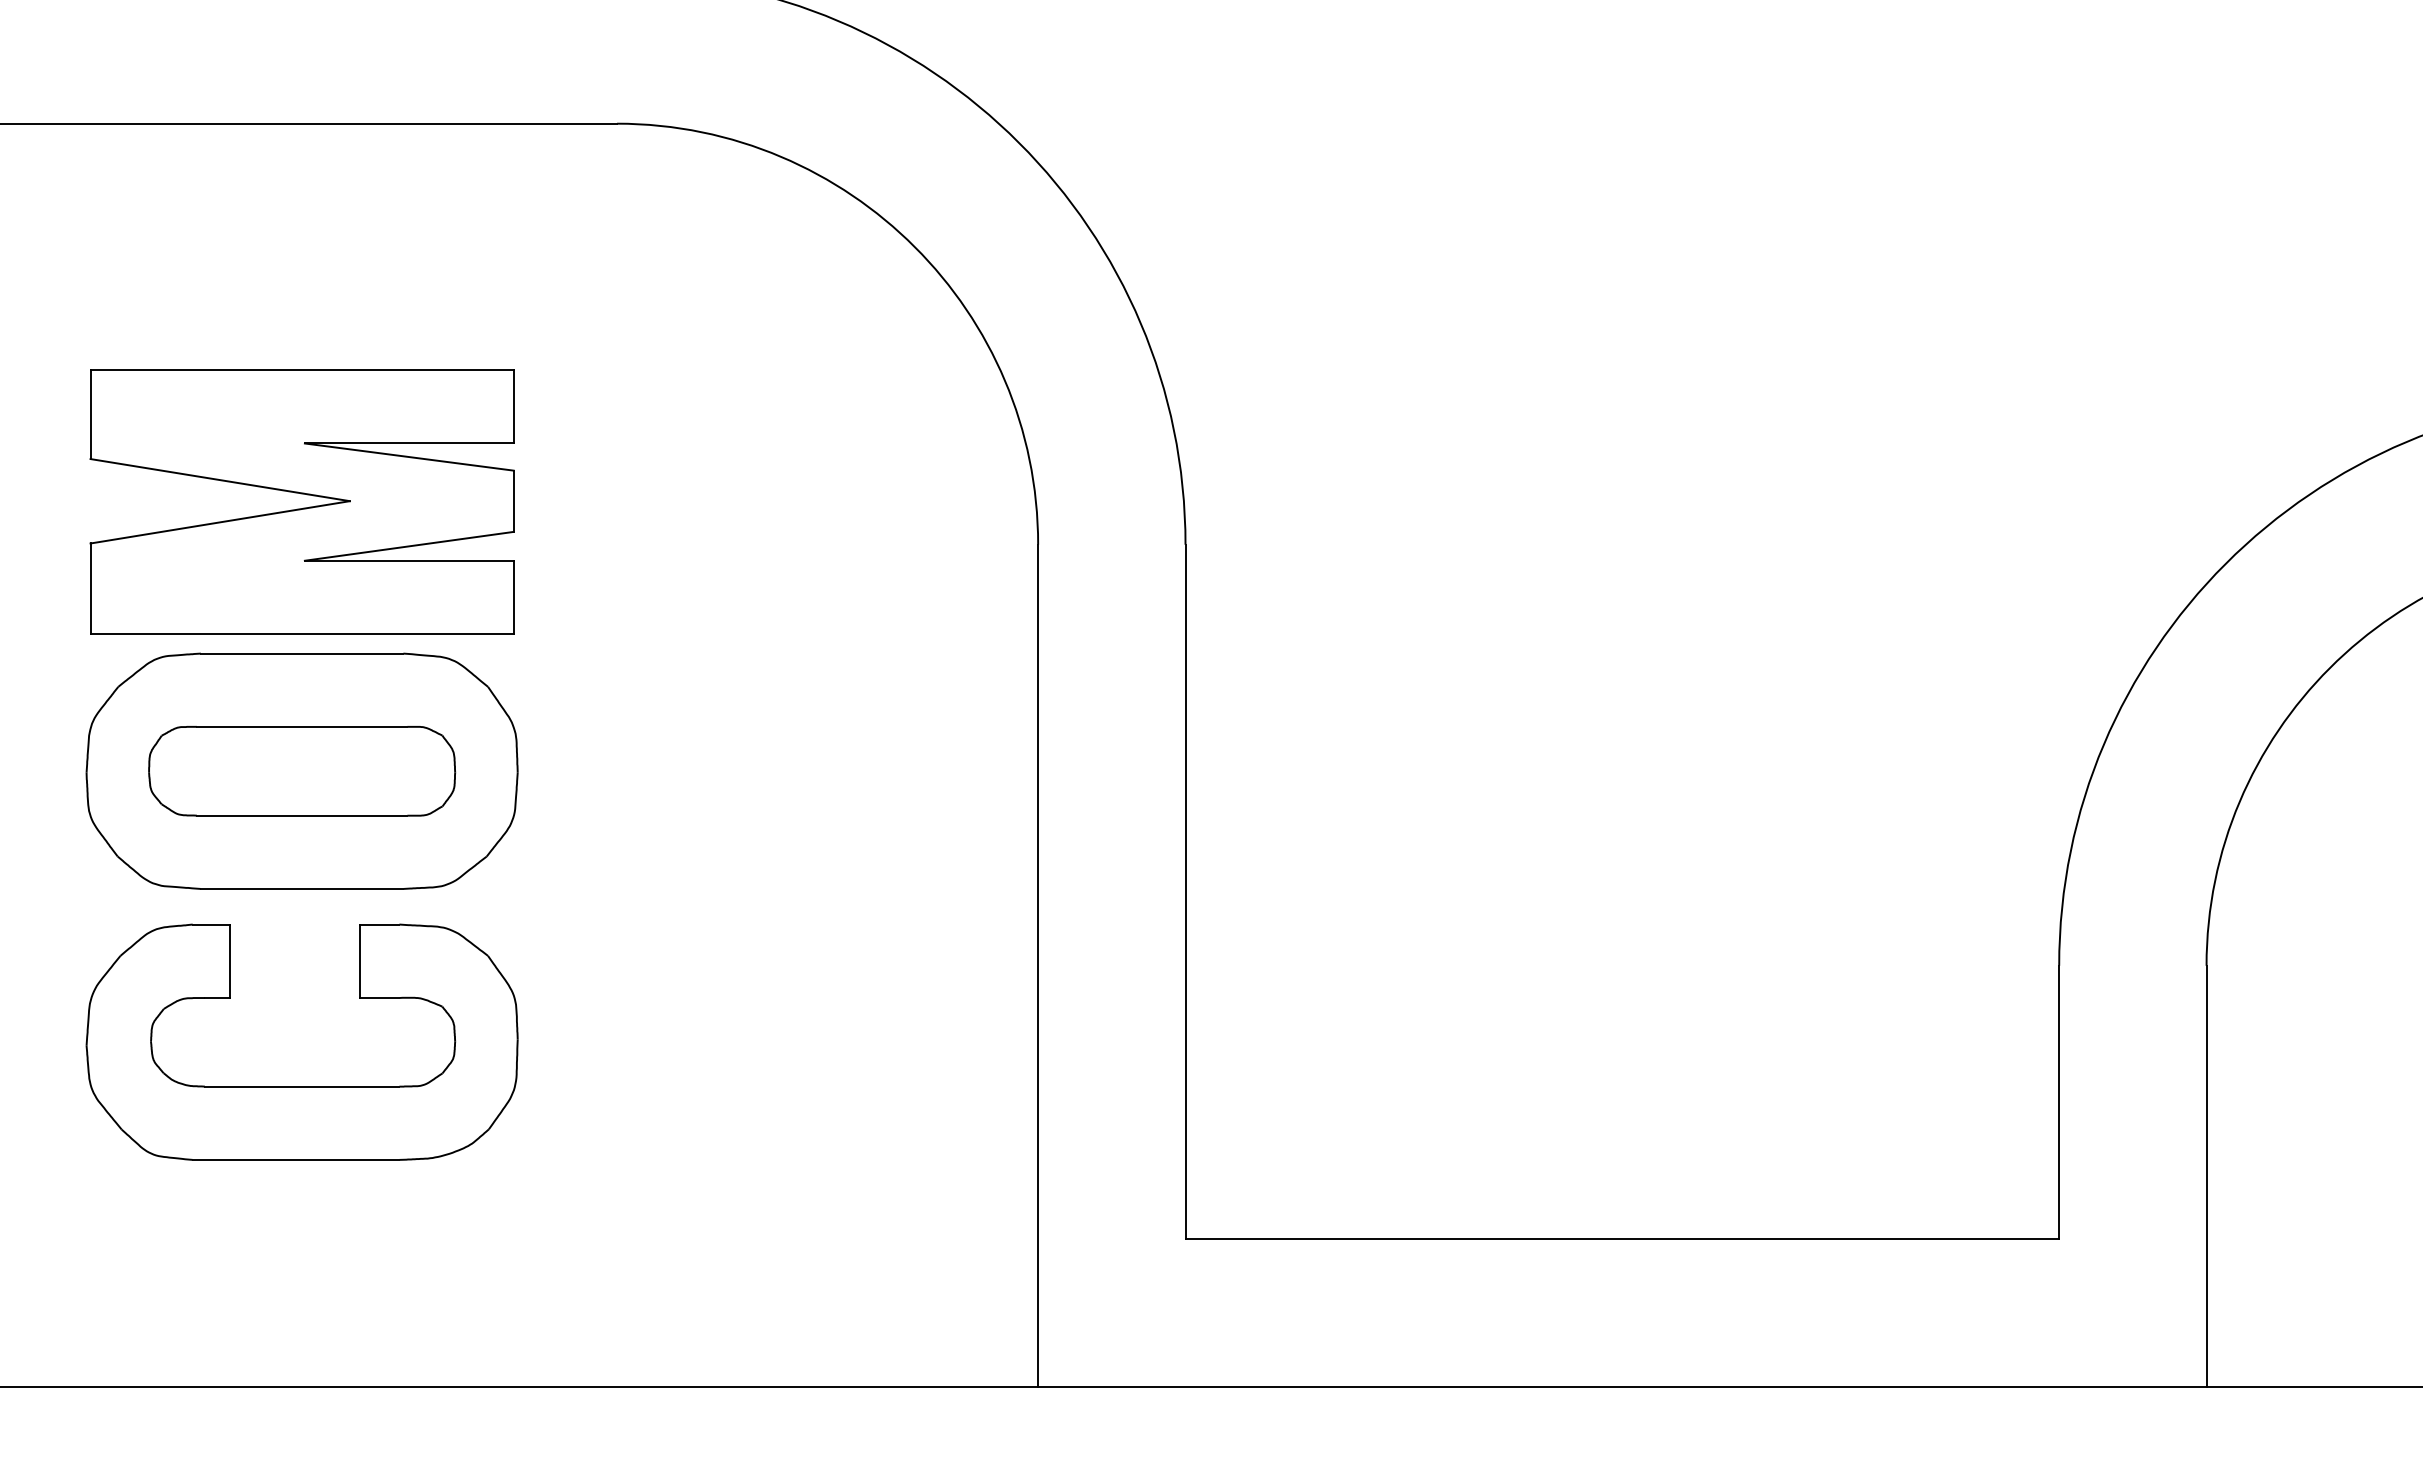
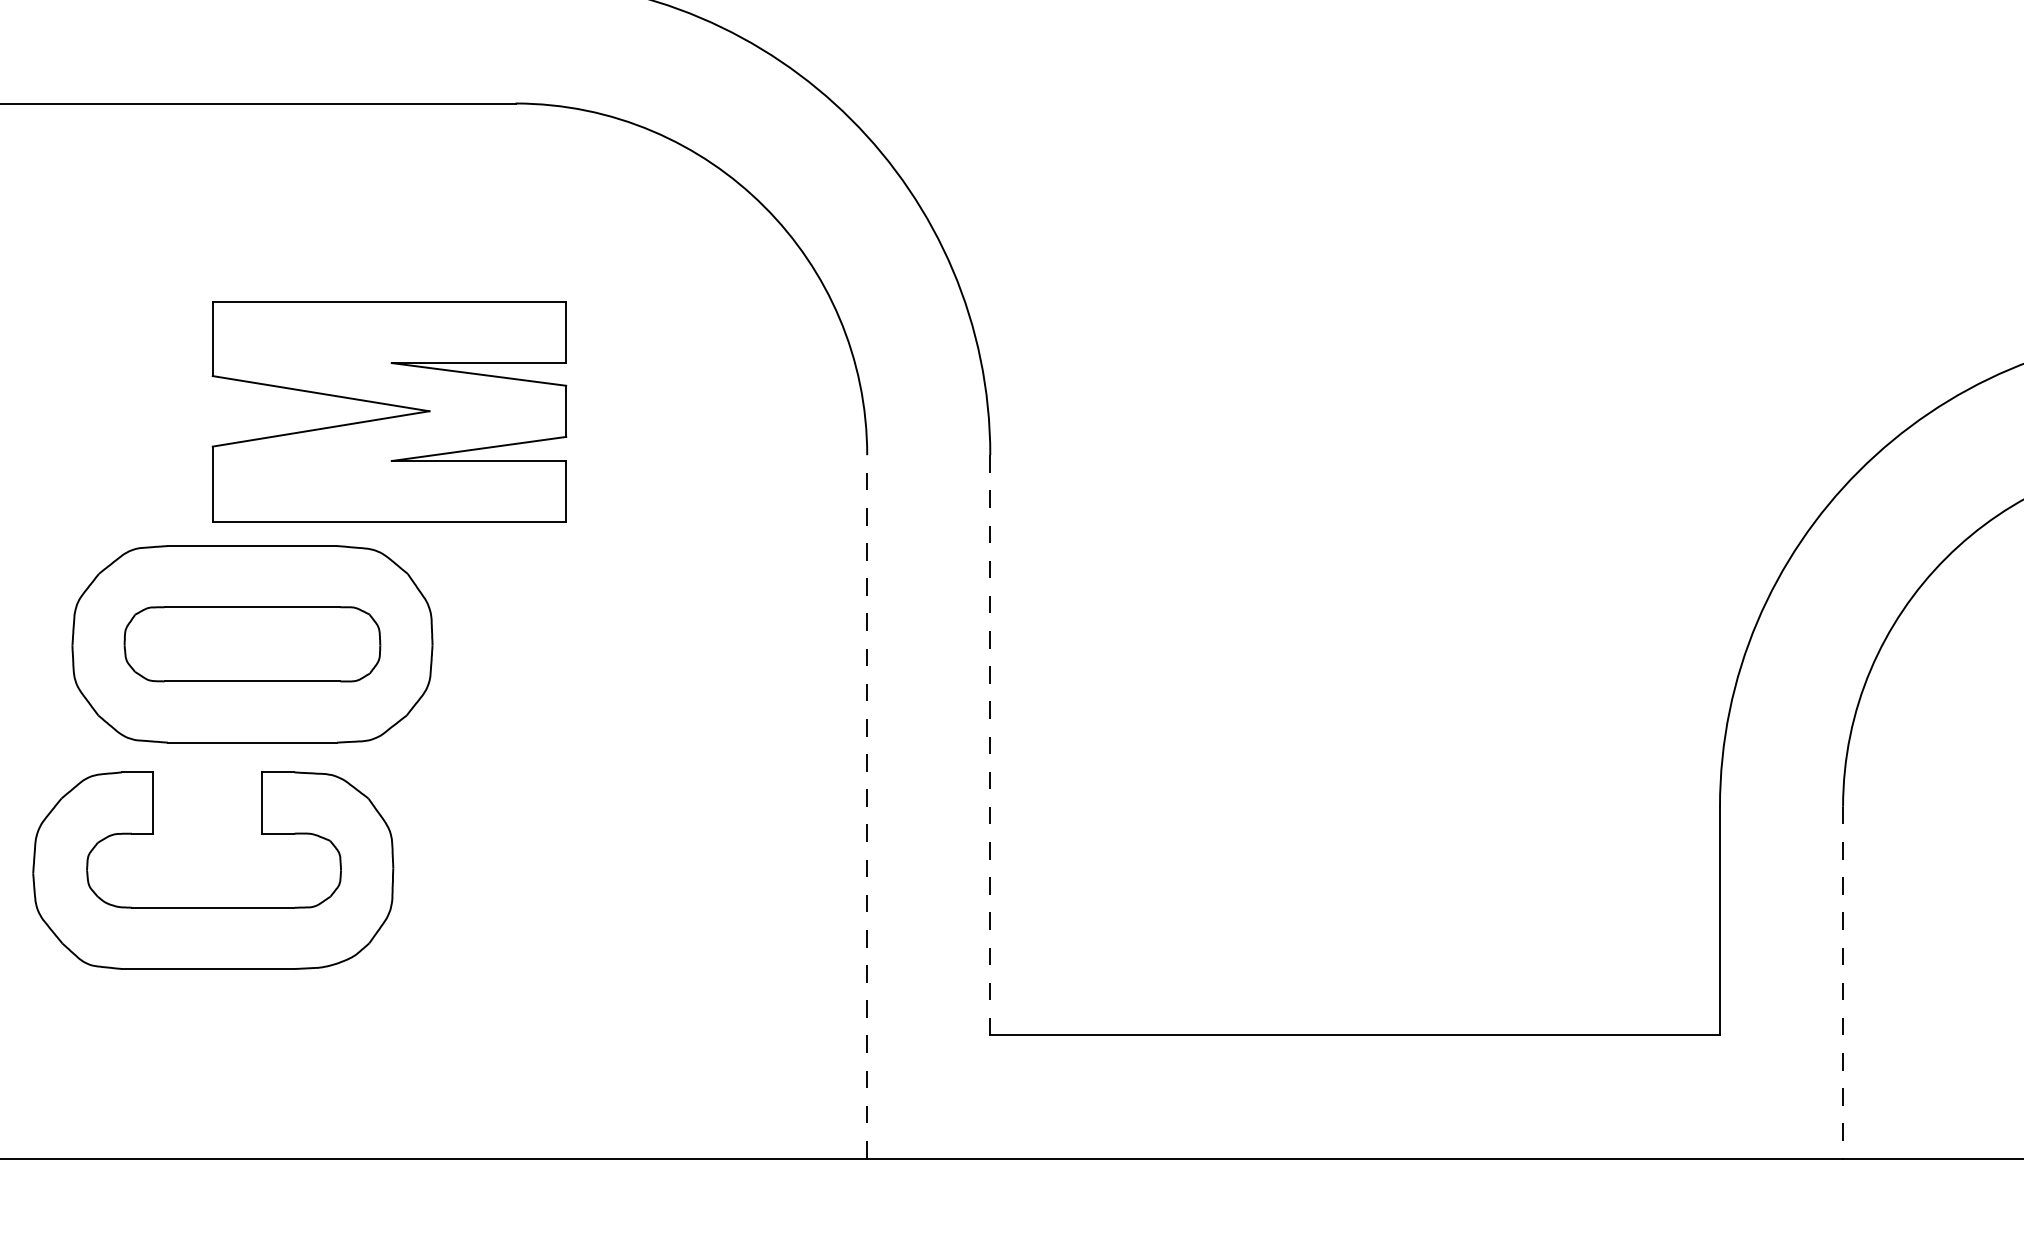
part: (303, 507) -> (390, 416), moved
line: (1185, 891) -> (990, 744), solid -> dashed
line: (1038, 965) -> (867, 806), solid -> dashed
part: (301, 1086) -> (212, 907), moved
line: (2206, 1176) -> (1843, 982), solid -> dashed

